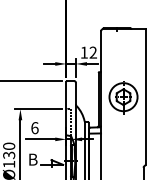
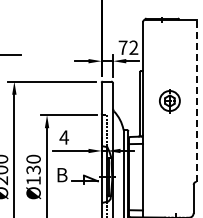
text: (83, 52) -> (122, 47), 12 -> 72
line: (145, 96) -> (196, 100), solid -> dashed
part: (123, 97) -> (169, 101), size x0.6
text: (34, 128) -> (63, 137), 6 -> 4

